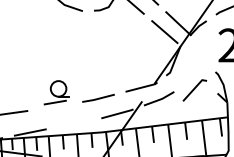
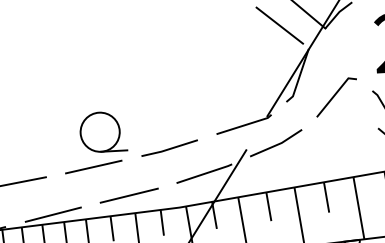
line: (194, 90) -> (335, 97), moved
part: (56, 92) -> (95, 141), size x1.43
line: (73, 123) -> (128, 194), added

